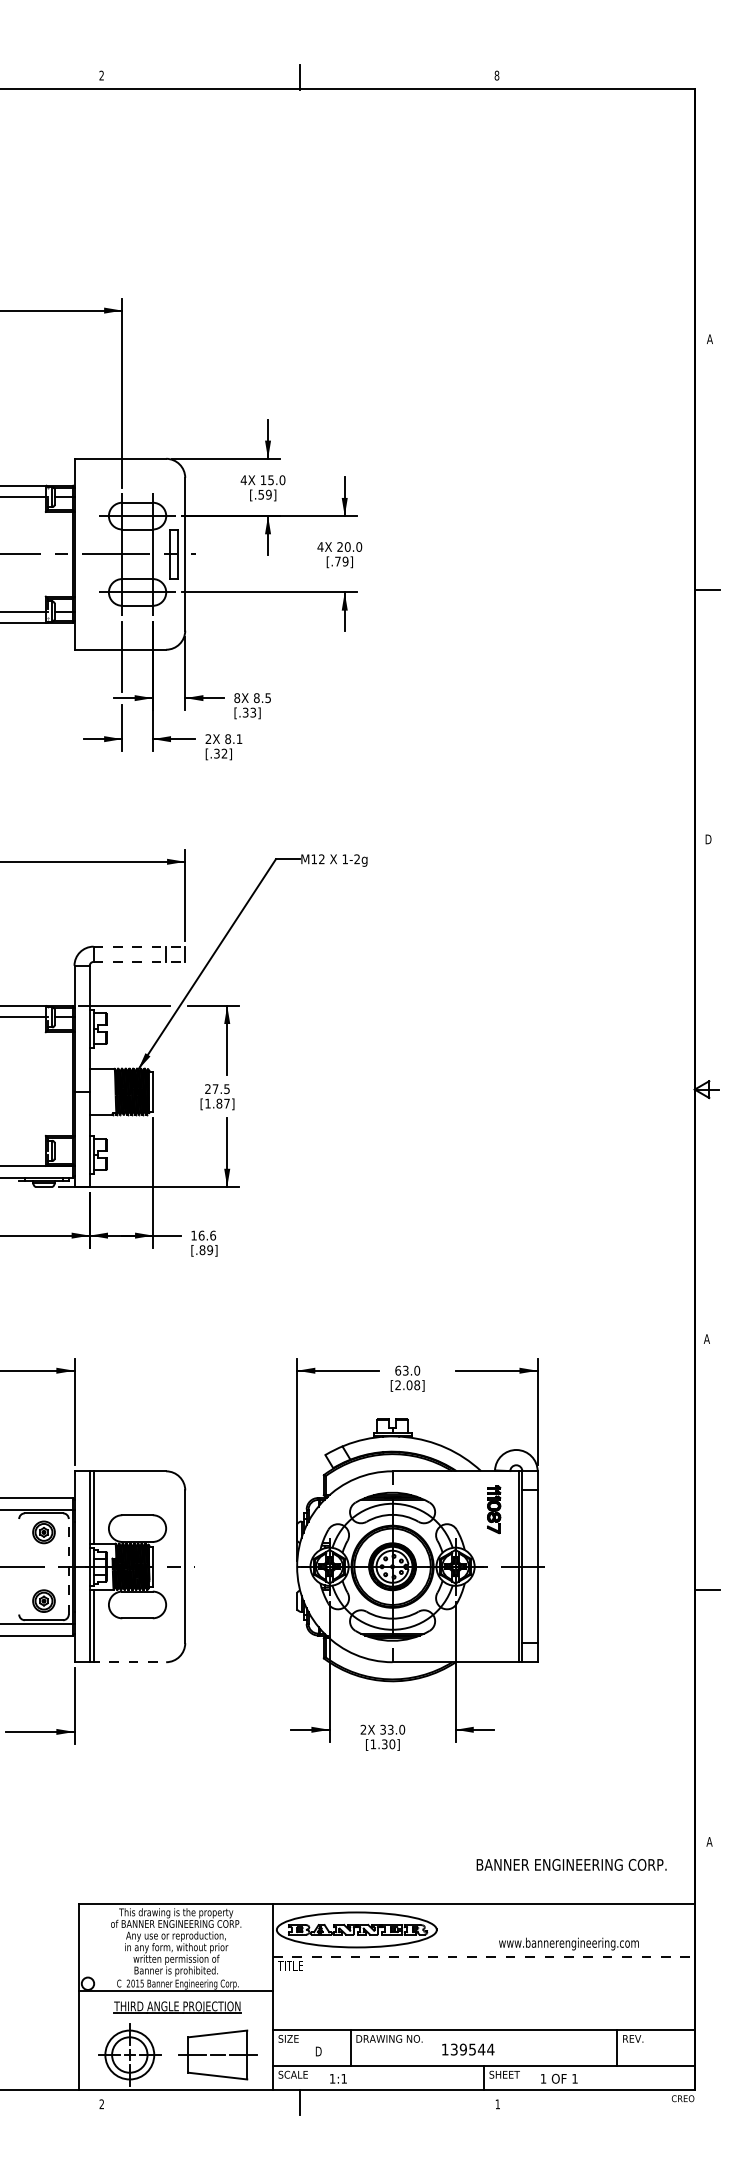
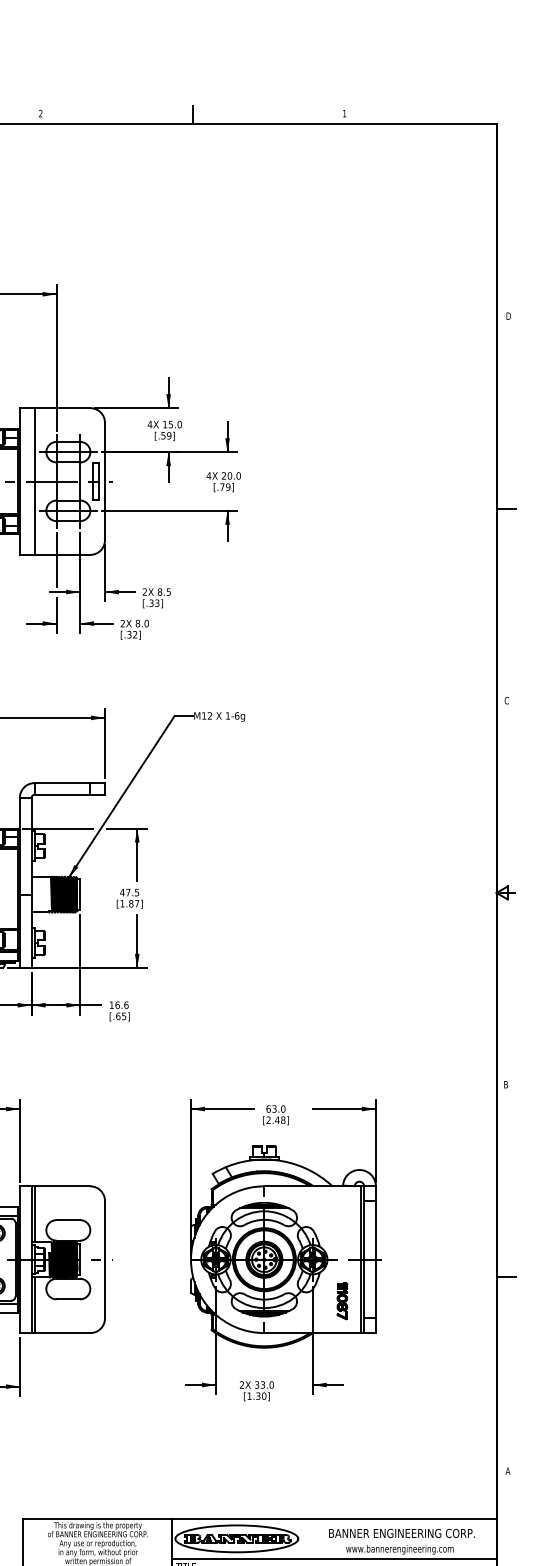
text: (496, 75) -> (344, 113), 8 -> 1
text: (710, 338) -> (508, 315), A -> D
line: (93, 553) -> (34, 480), added
text: (237, 698) -> (145, 592), 8X -> 2X
text: (239, 739) -> (146, 623), 8.1 -> 8.0
text: (708, 839) -> (507, 700), D -> C
text: (357, 859) -> (237, 716), 1-2g -> 1-6g
line: (139, 946) -> (69, 782), dashed -> solid
line: (139, 961) -> (69, 794), dashed -> solid
text: (207, 1088) -> (122, 892), 27.5 -> 47.5
text: (206, 1249) -> (121, 1015), [.89] -> [.65]
text: (706, 1338) -> (505, 1084), A -> B
text: (409, 1385) -> (277, 1120), [2.08] -> [2.48]
part: (494, 1509) -> (342, 1301), moved
line: (68, 1566) -> (15, 1259), dashed -> solid
line: (128, 1662) -> (61, 1333), dashed -> solid
text: (571, 1864) -> (401, 1533), moved
line: (483, 1956) -> (334, 1559), dashed -> solid

